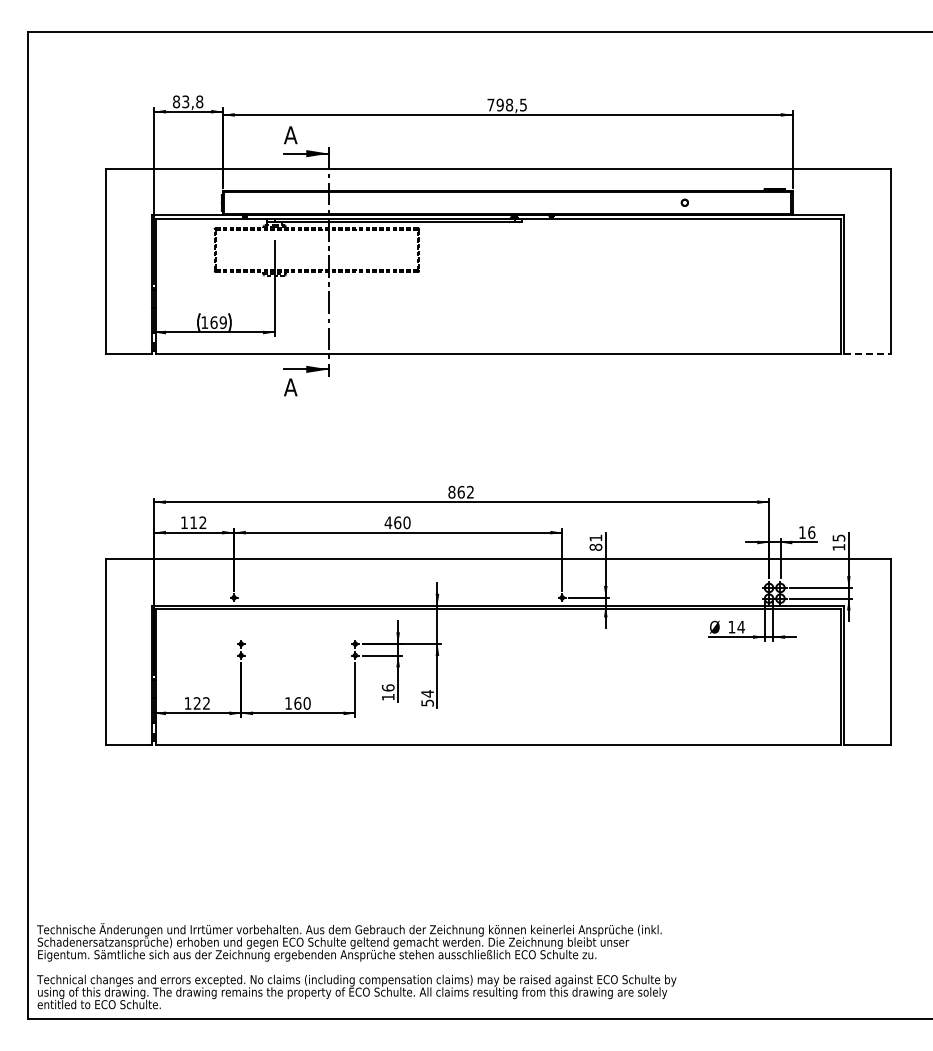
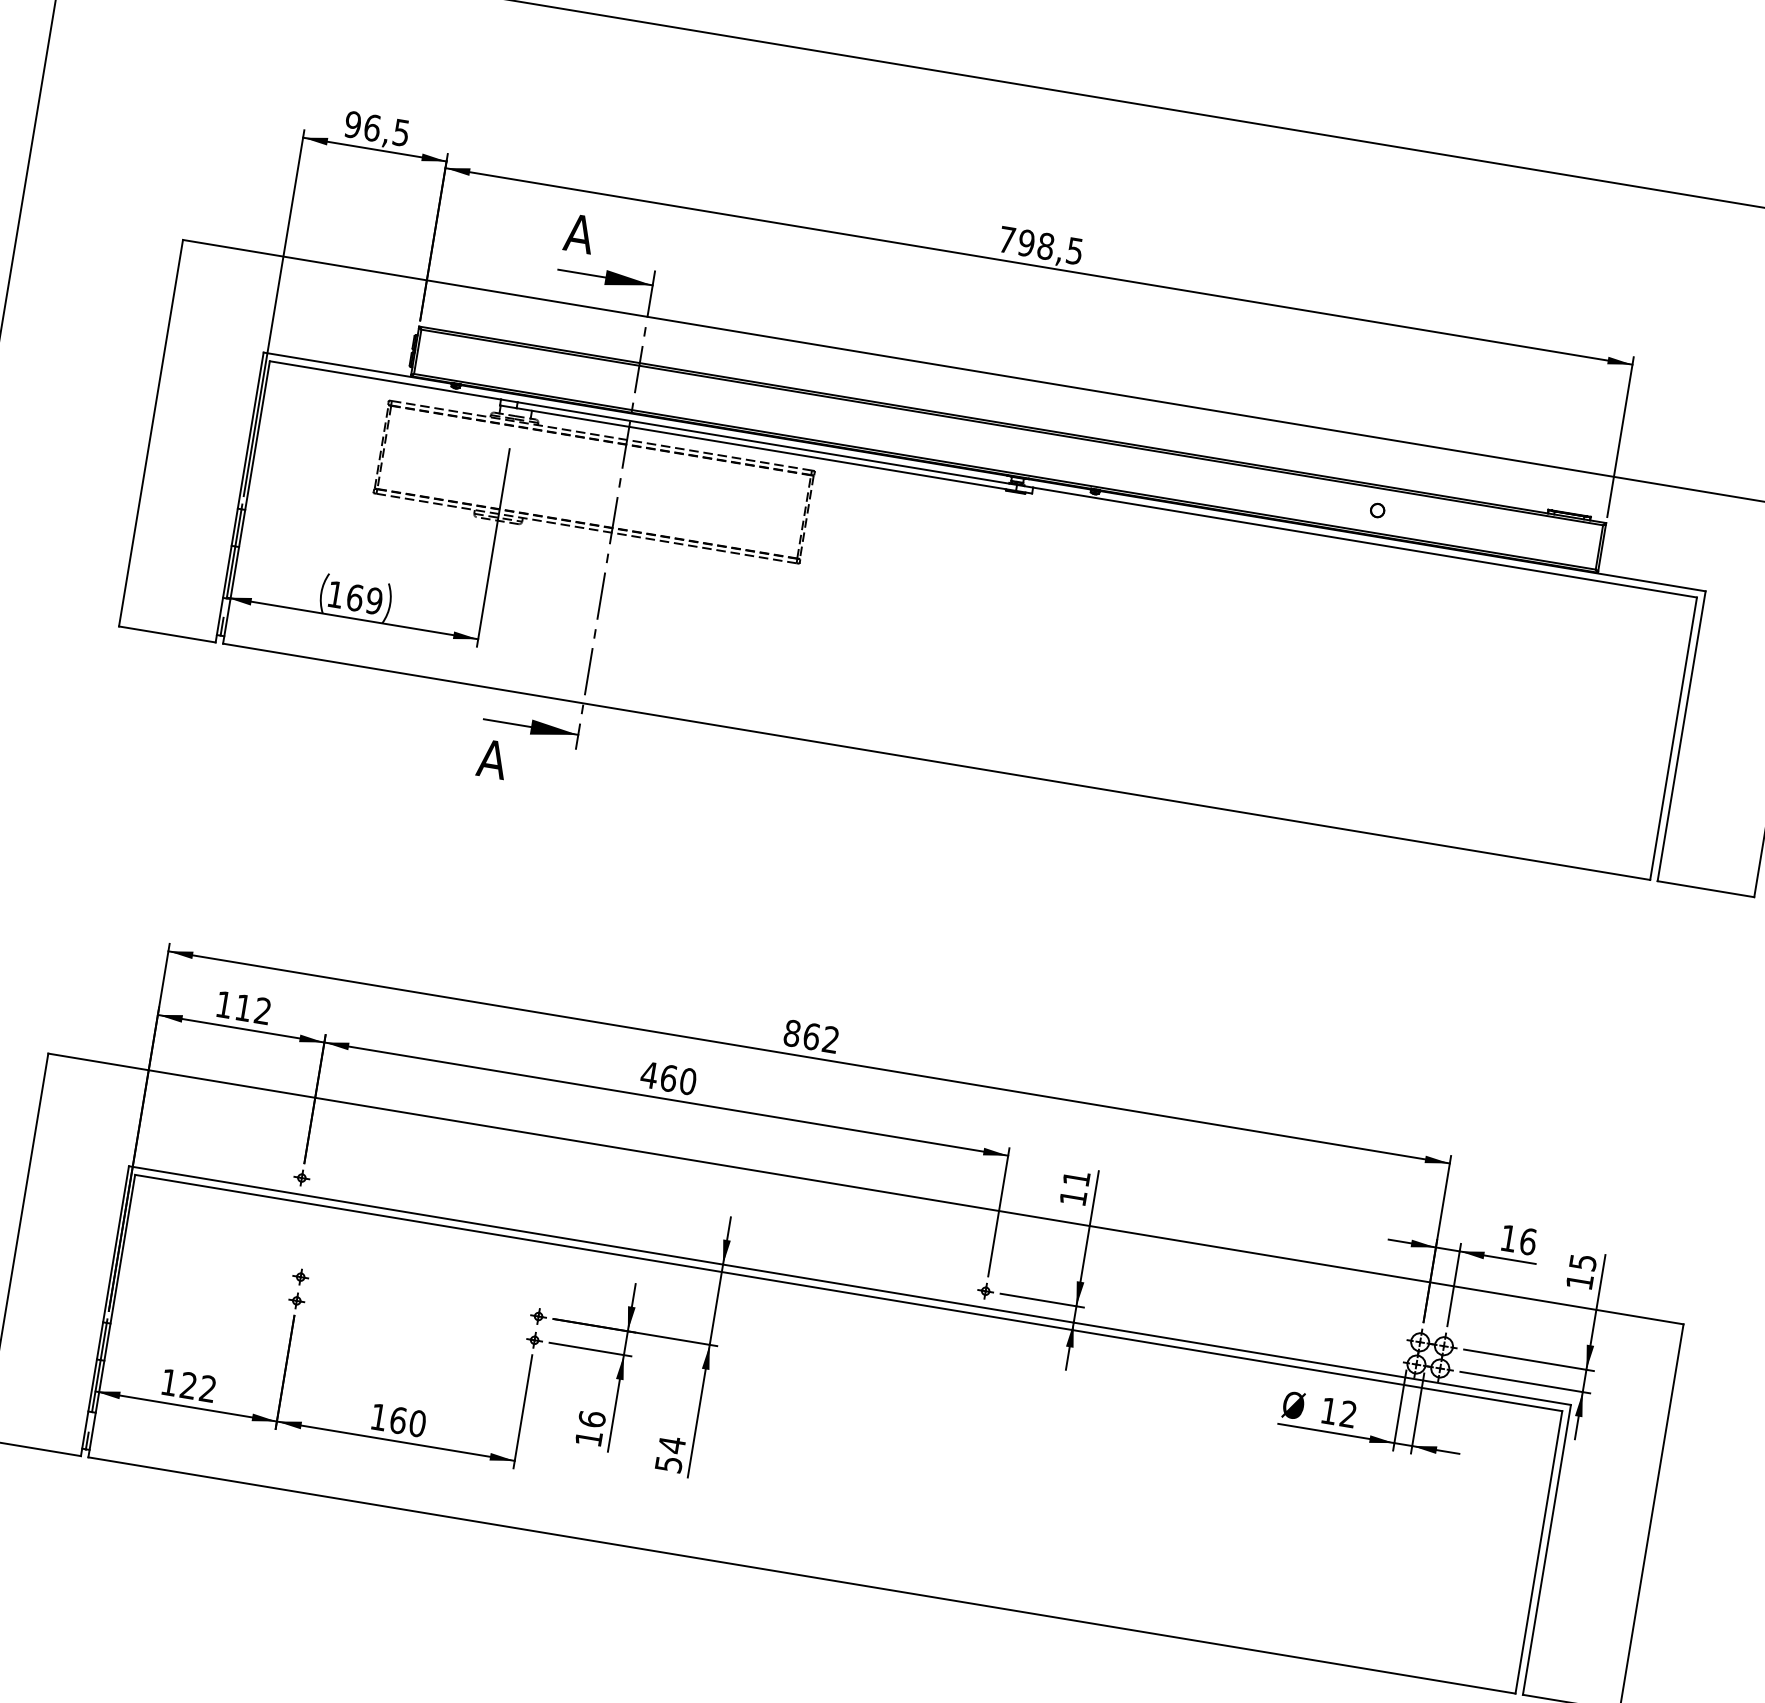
text: (187, 101) -> (376, 127), 83,8 -> 96,5
line: (867, 354) -> (1705, 889), dashed -> solid
text: (595, 546) -> (1072, 1195), 81 -> 11
text: (740, 626) -> (1347, 1412), 14 -> 12

